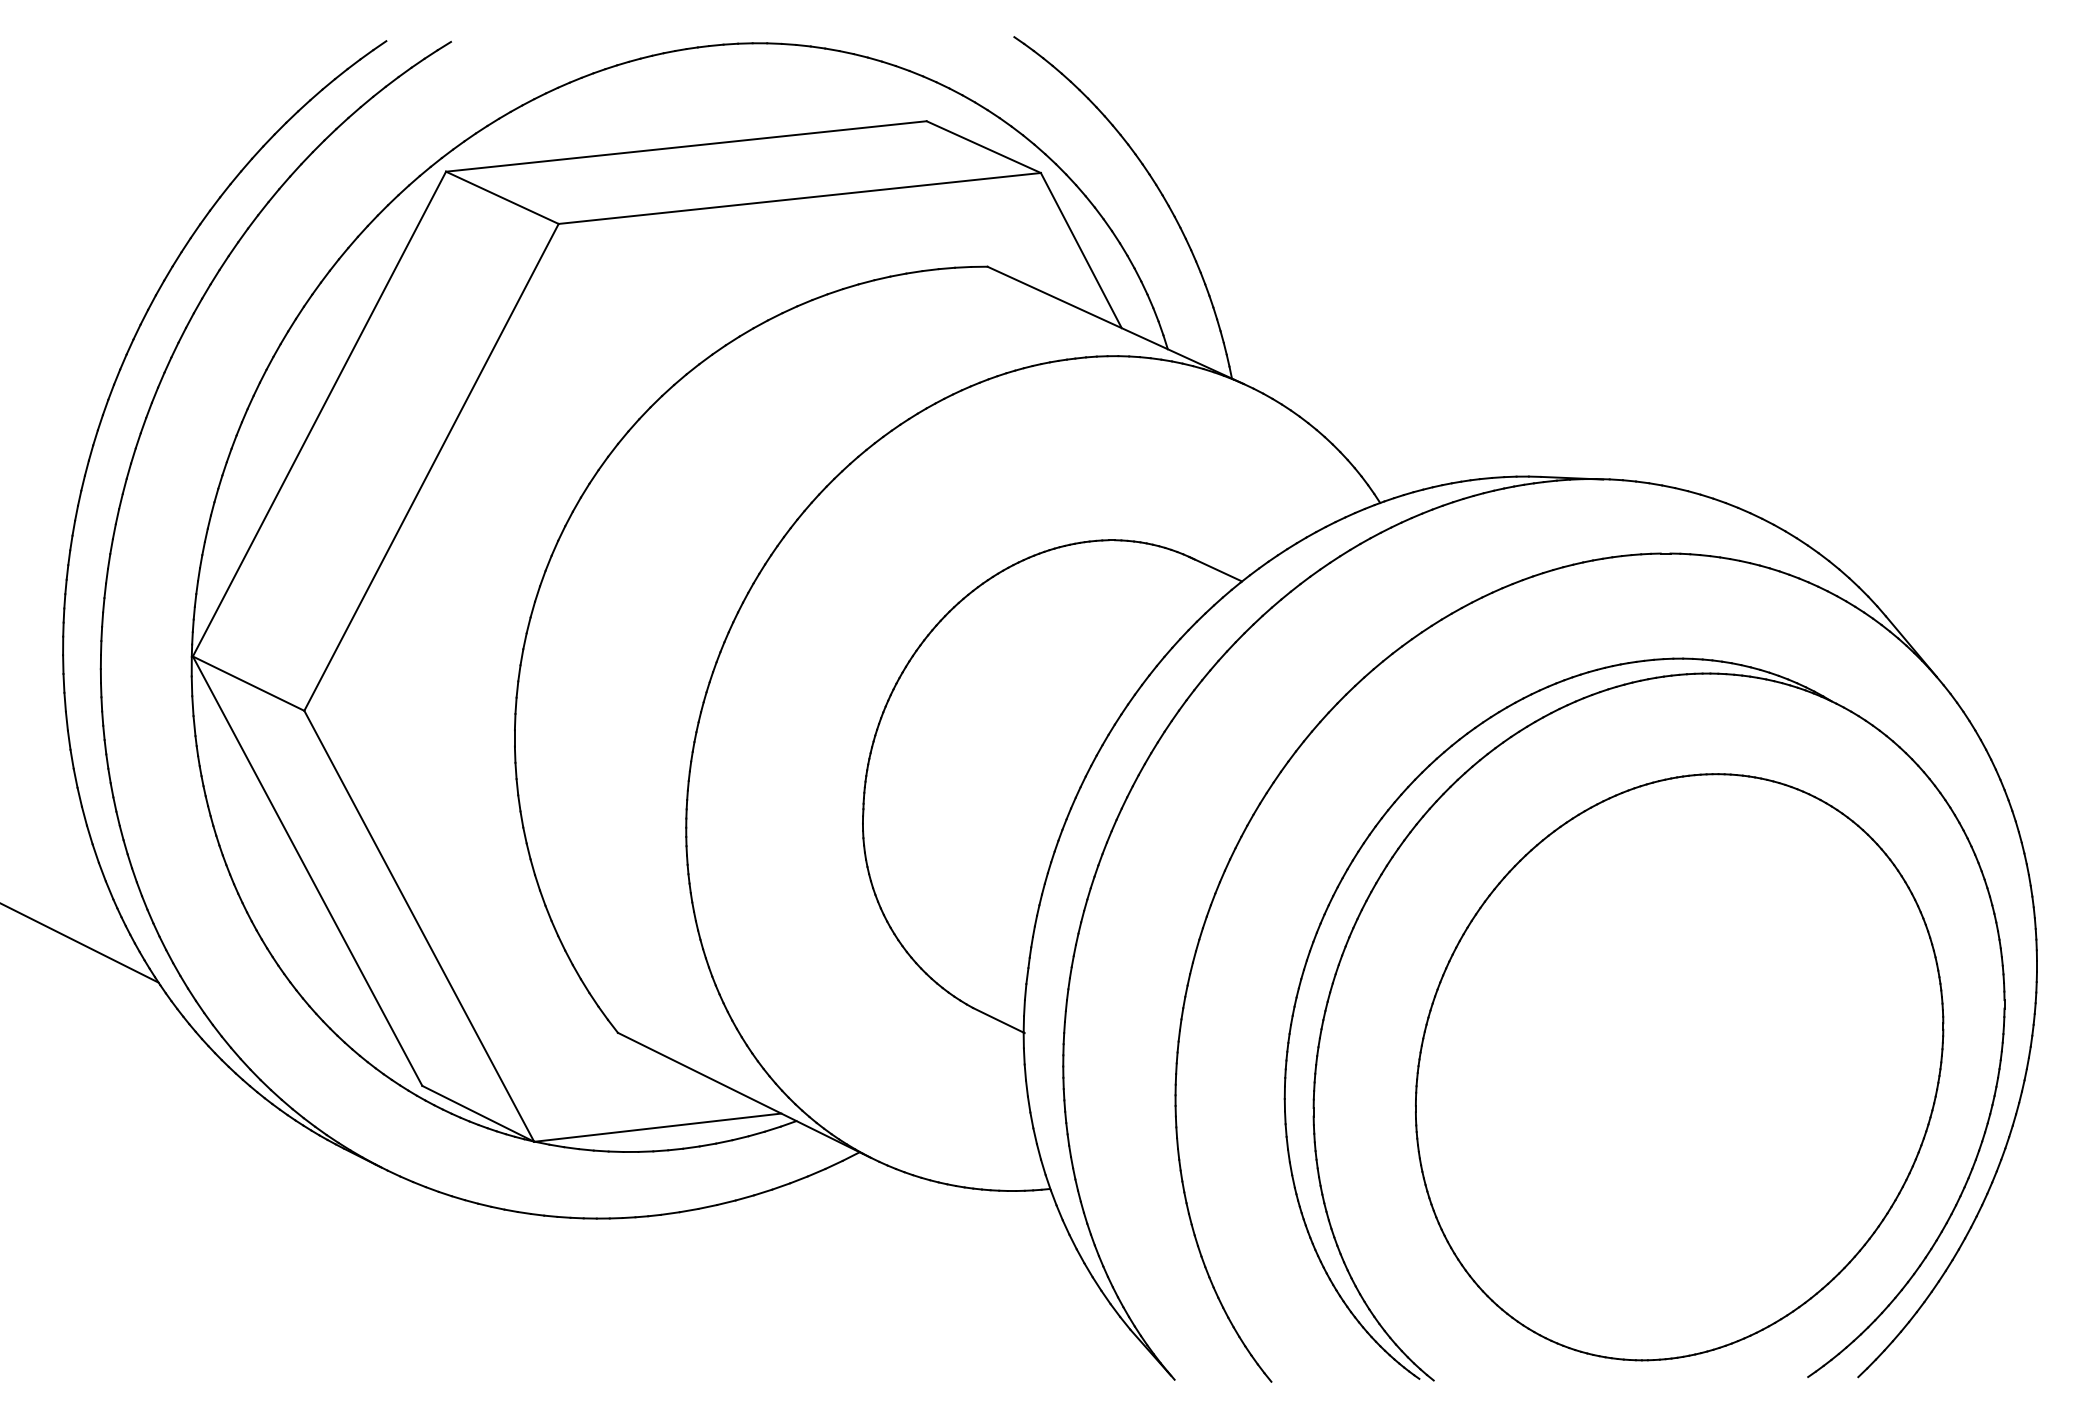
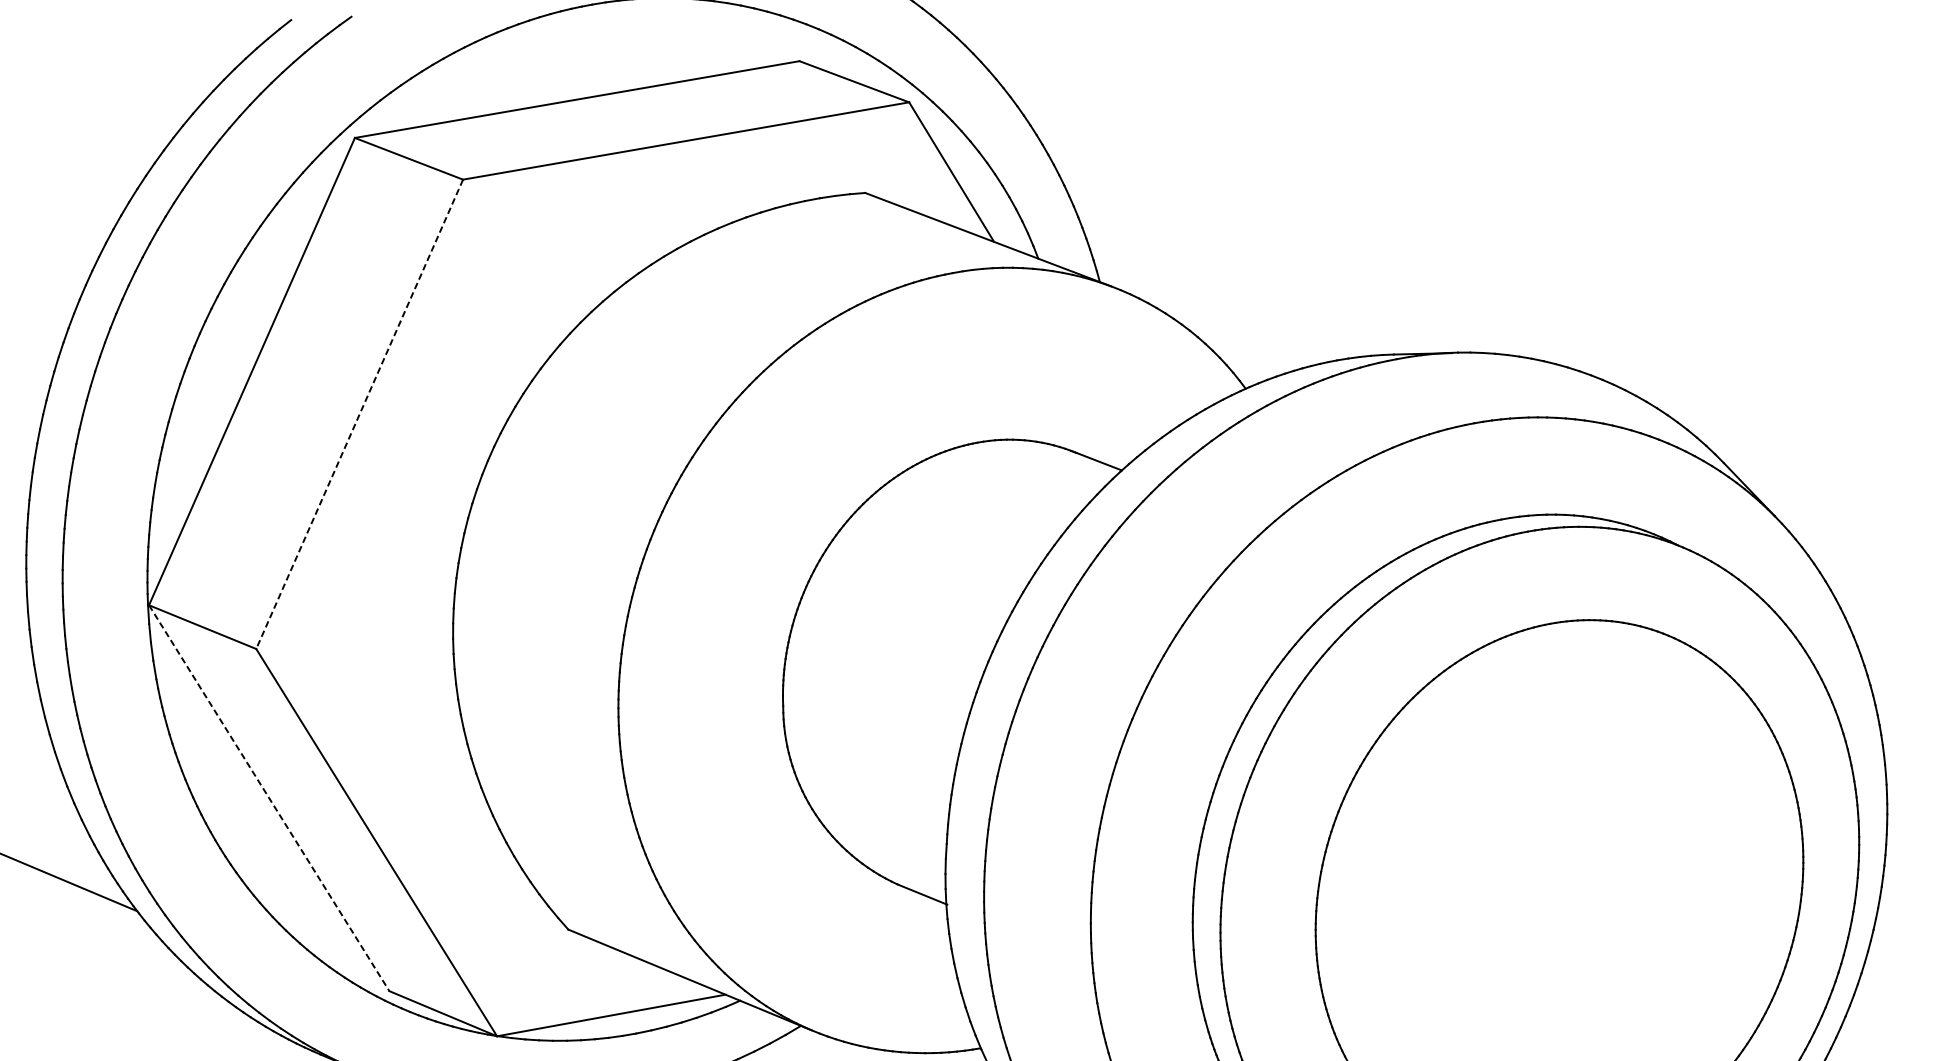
line: (431, 467) -> (359, 414), solid -> dashed
line: (307, 871) -> (269, 798), solid -> dashed

